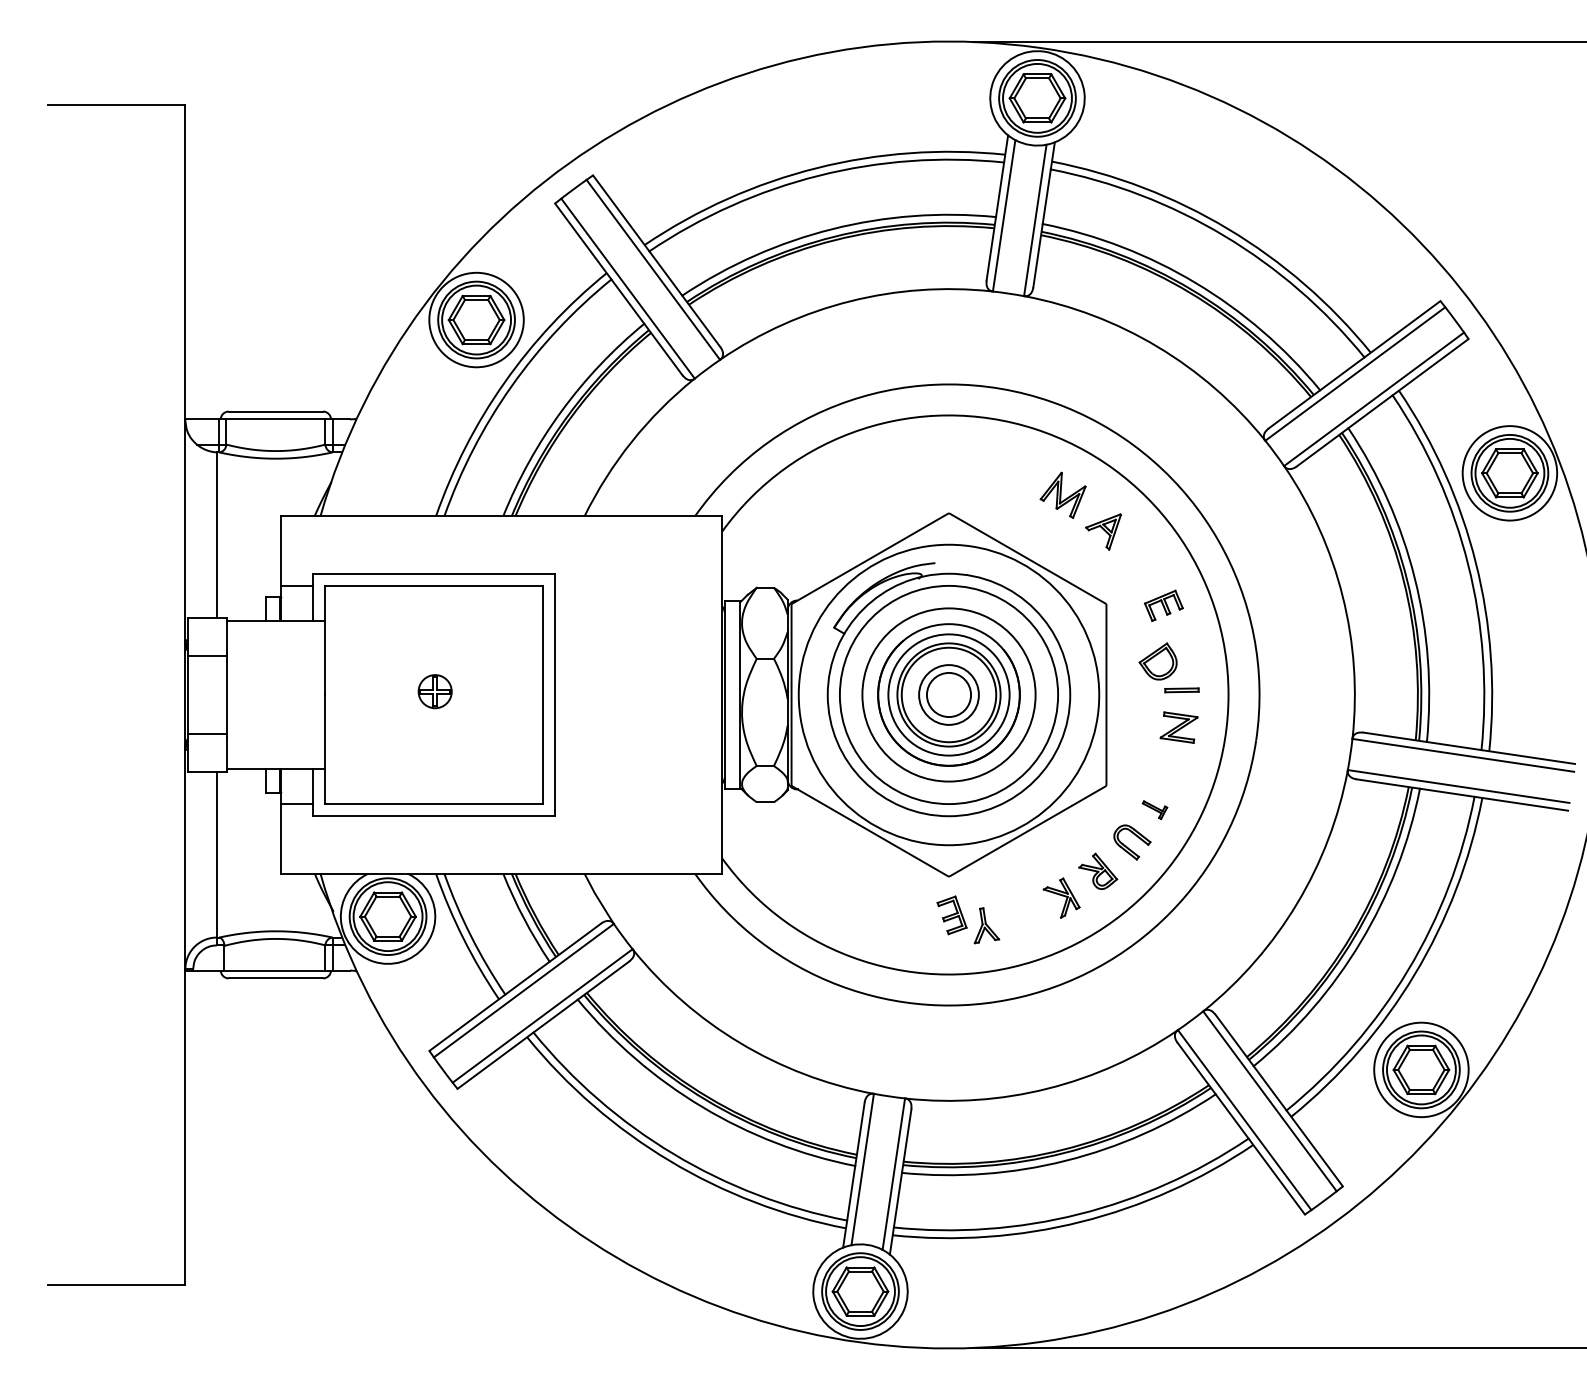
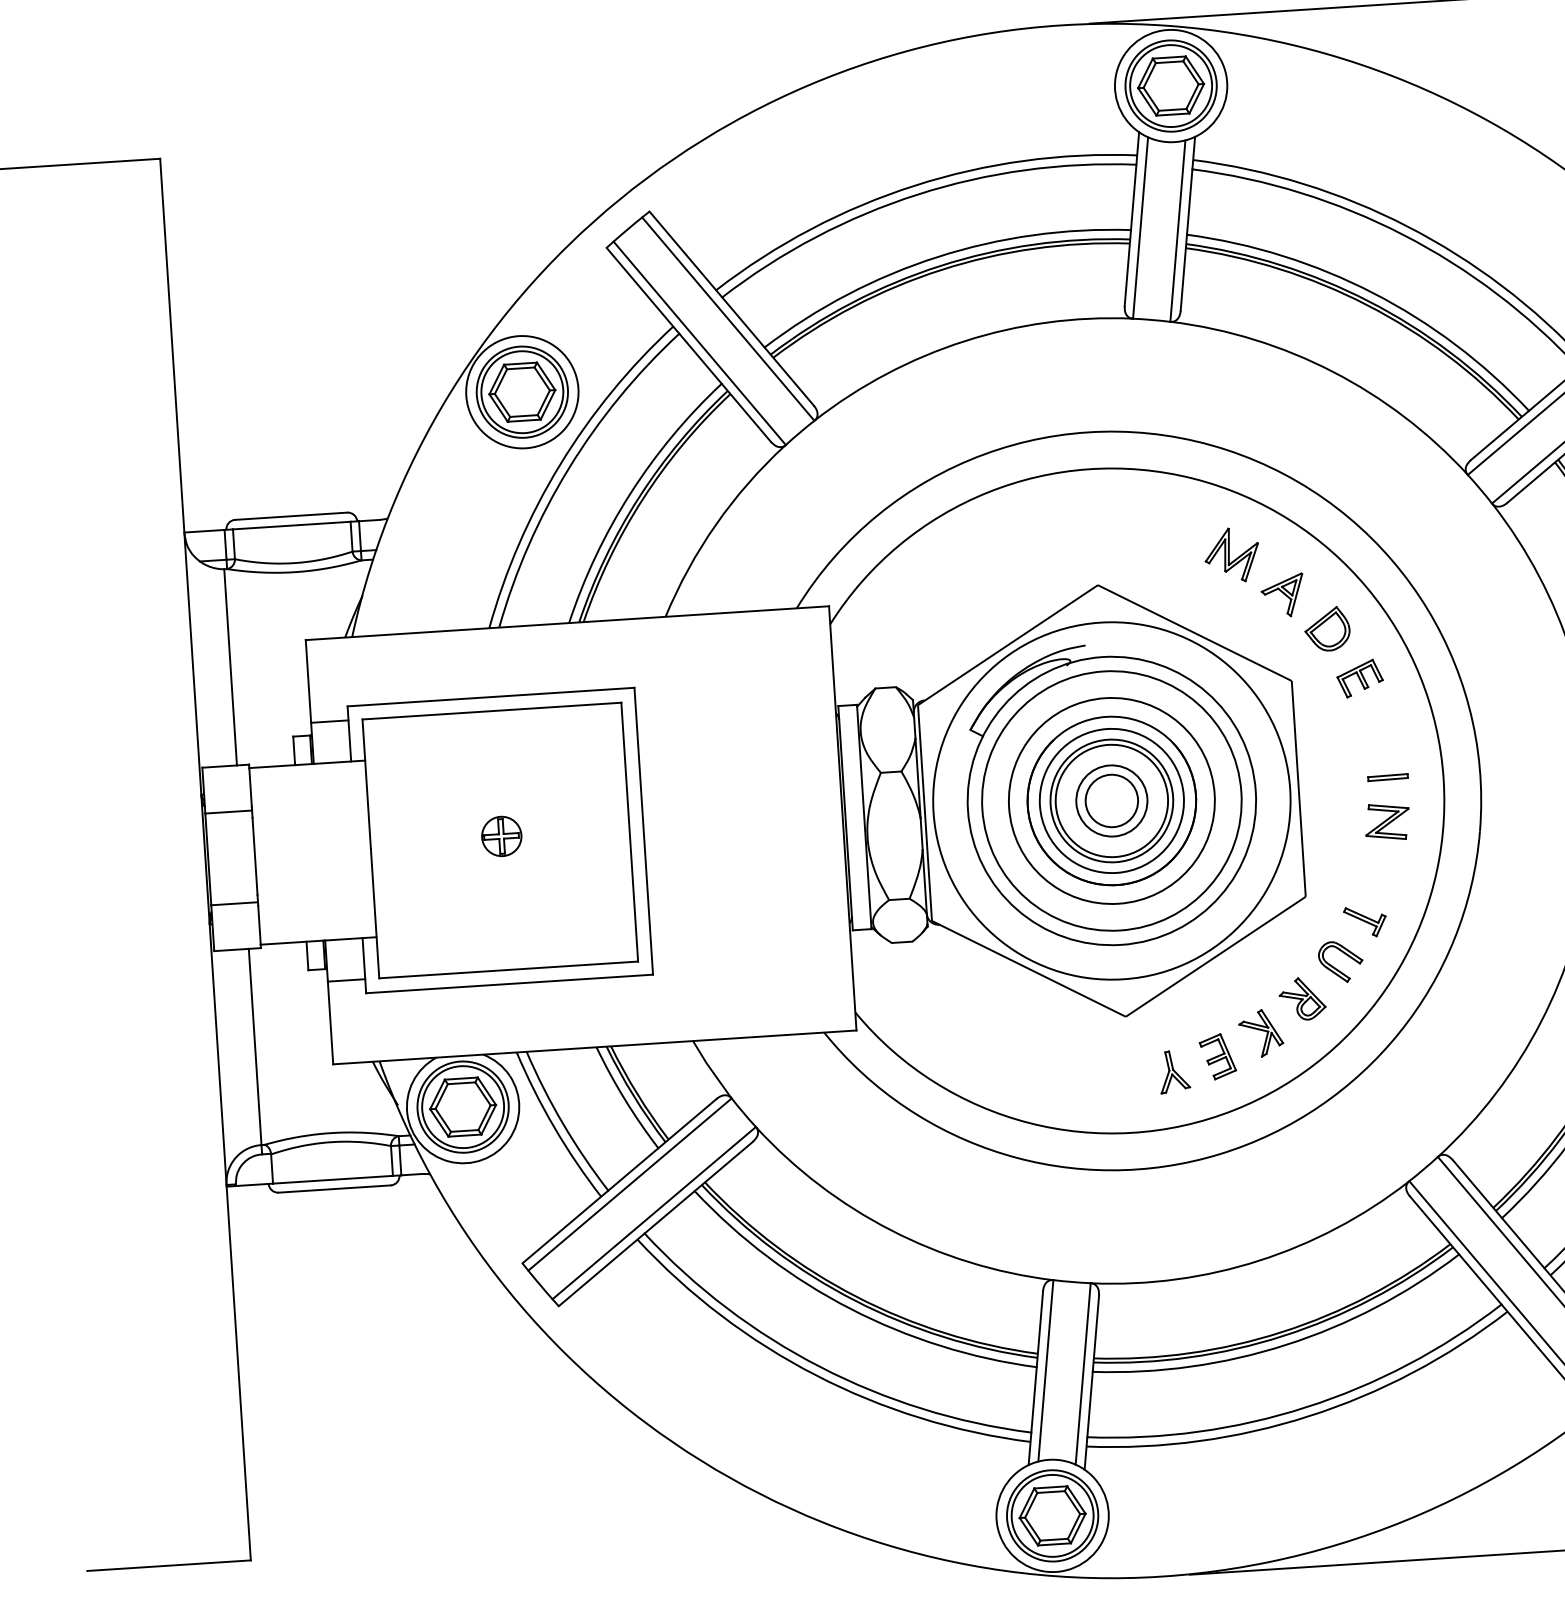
part: (1157, 661) -> (1326, 629), moved
part: (1154, 809) -> (1364, 921), size x1.43
part: (951, 915) -> (1217, 1056), moved

